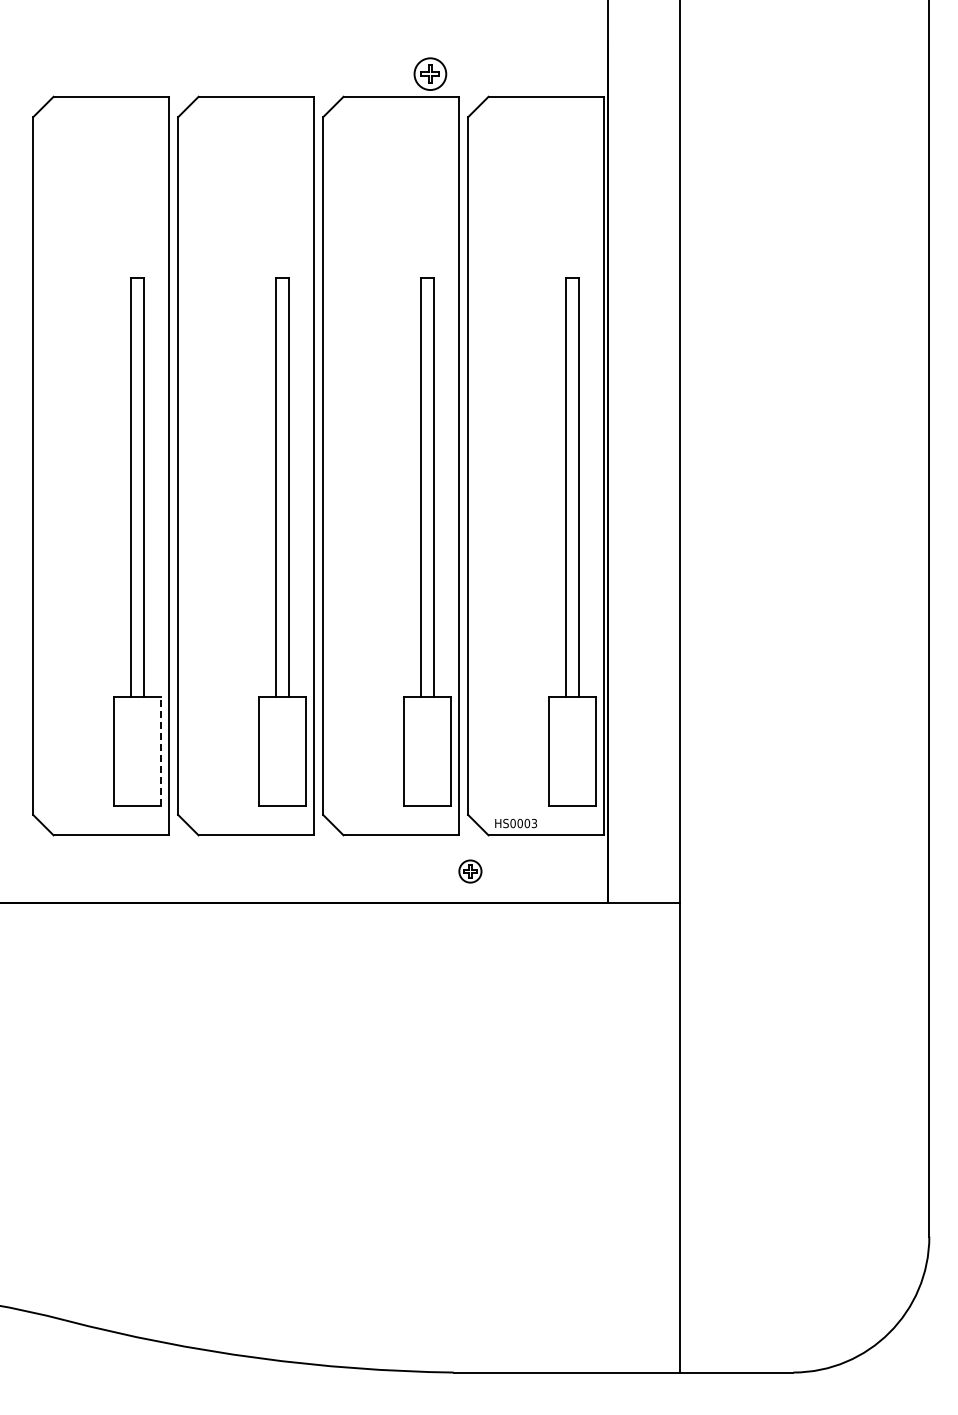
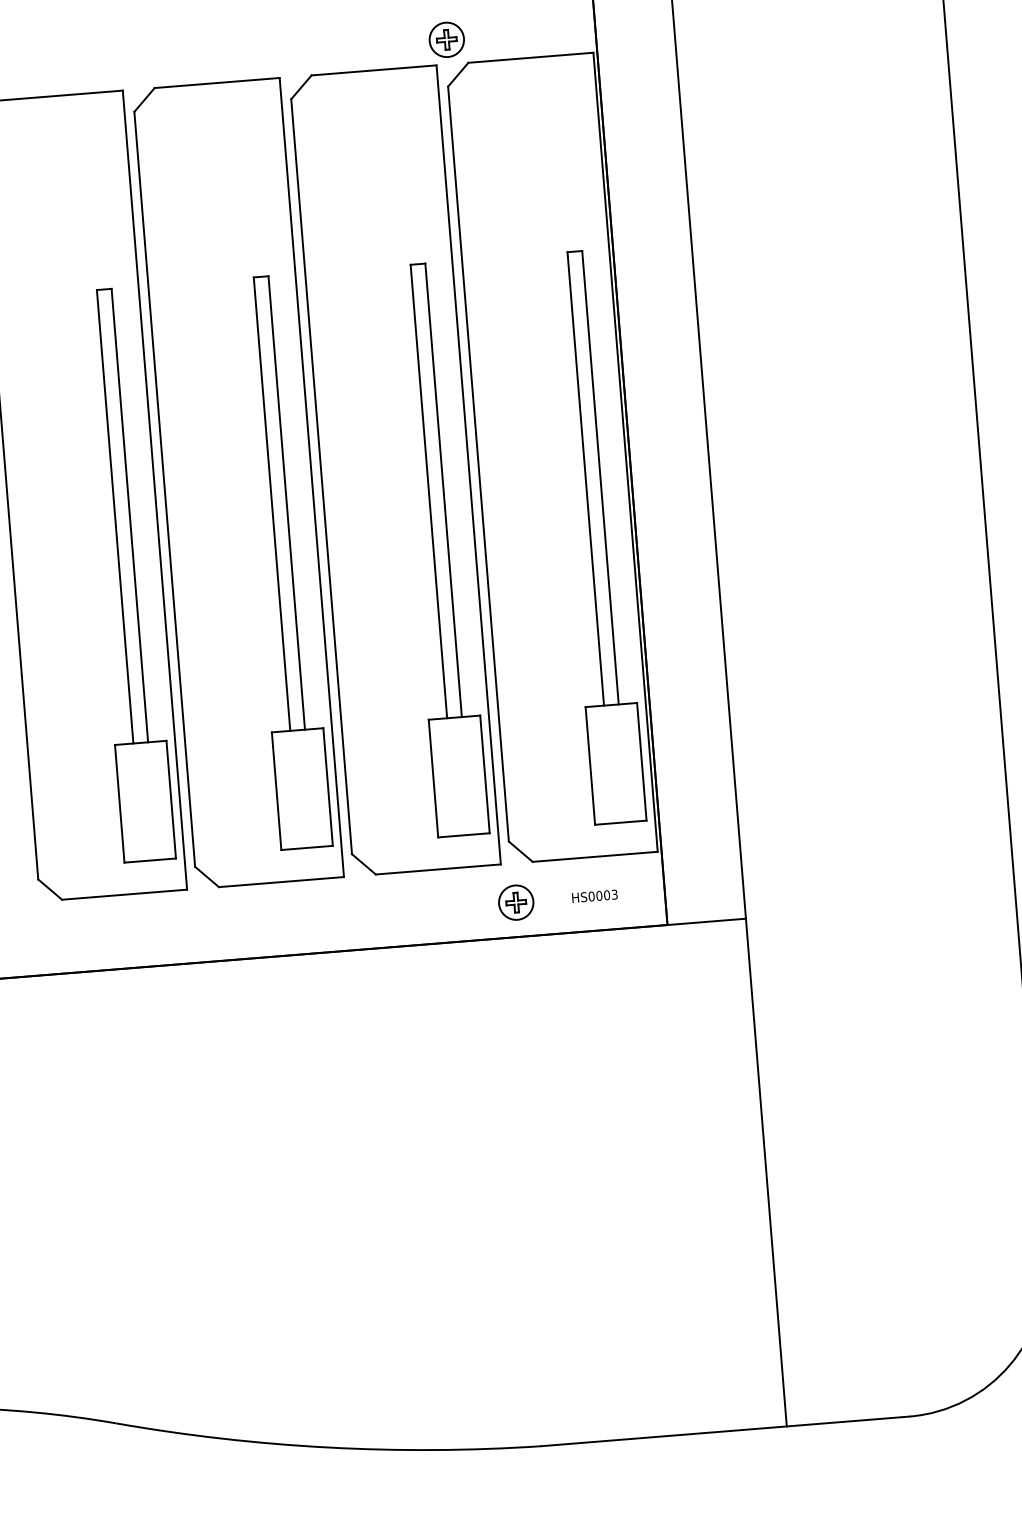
part: (430, 73) -> (446, 39), moved
line: (161, 751) -> (171, 799), dashed -> solid
text: (515, 823) -> (594, 896), moved
part: (470, 871) -> (516, 902), size x1.43

